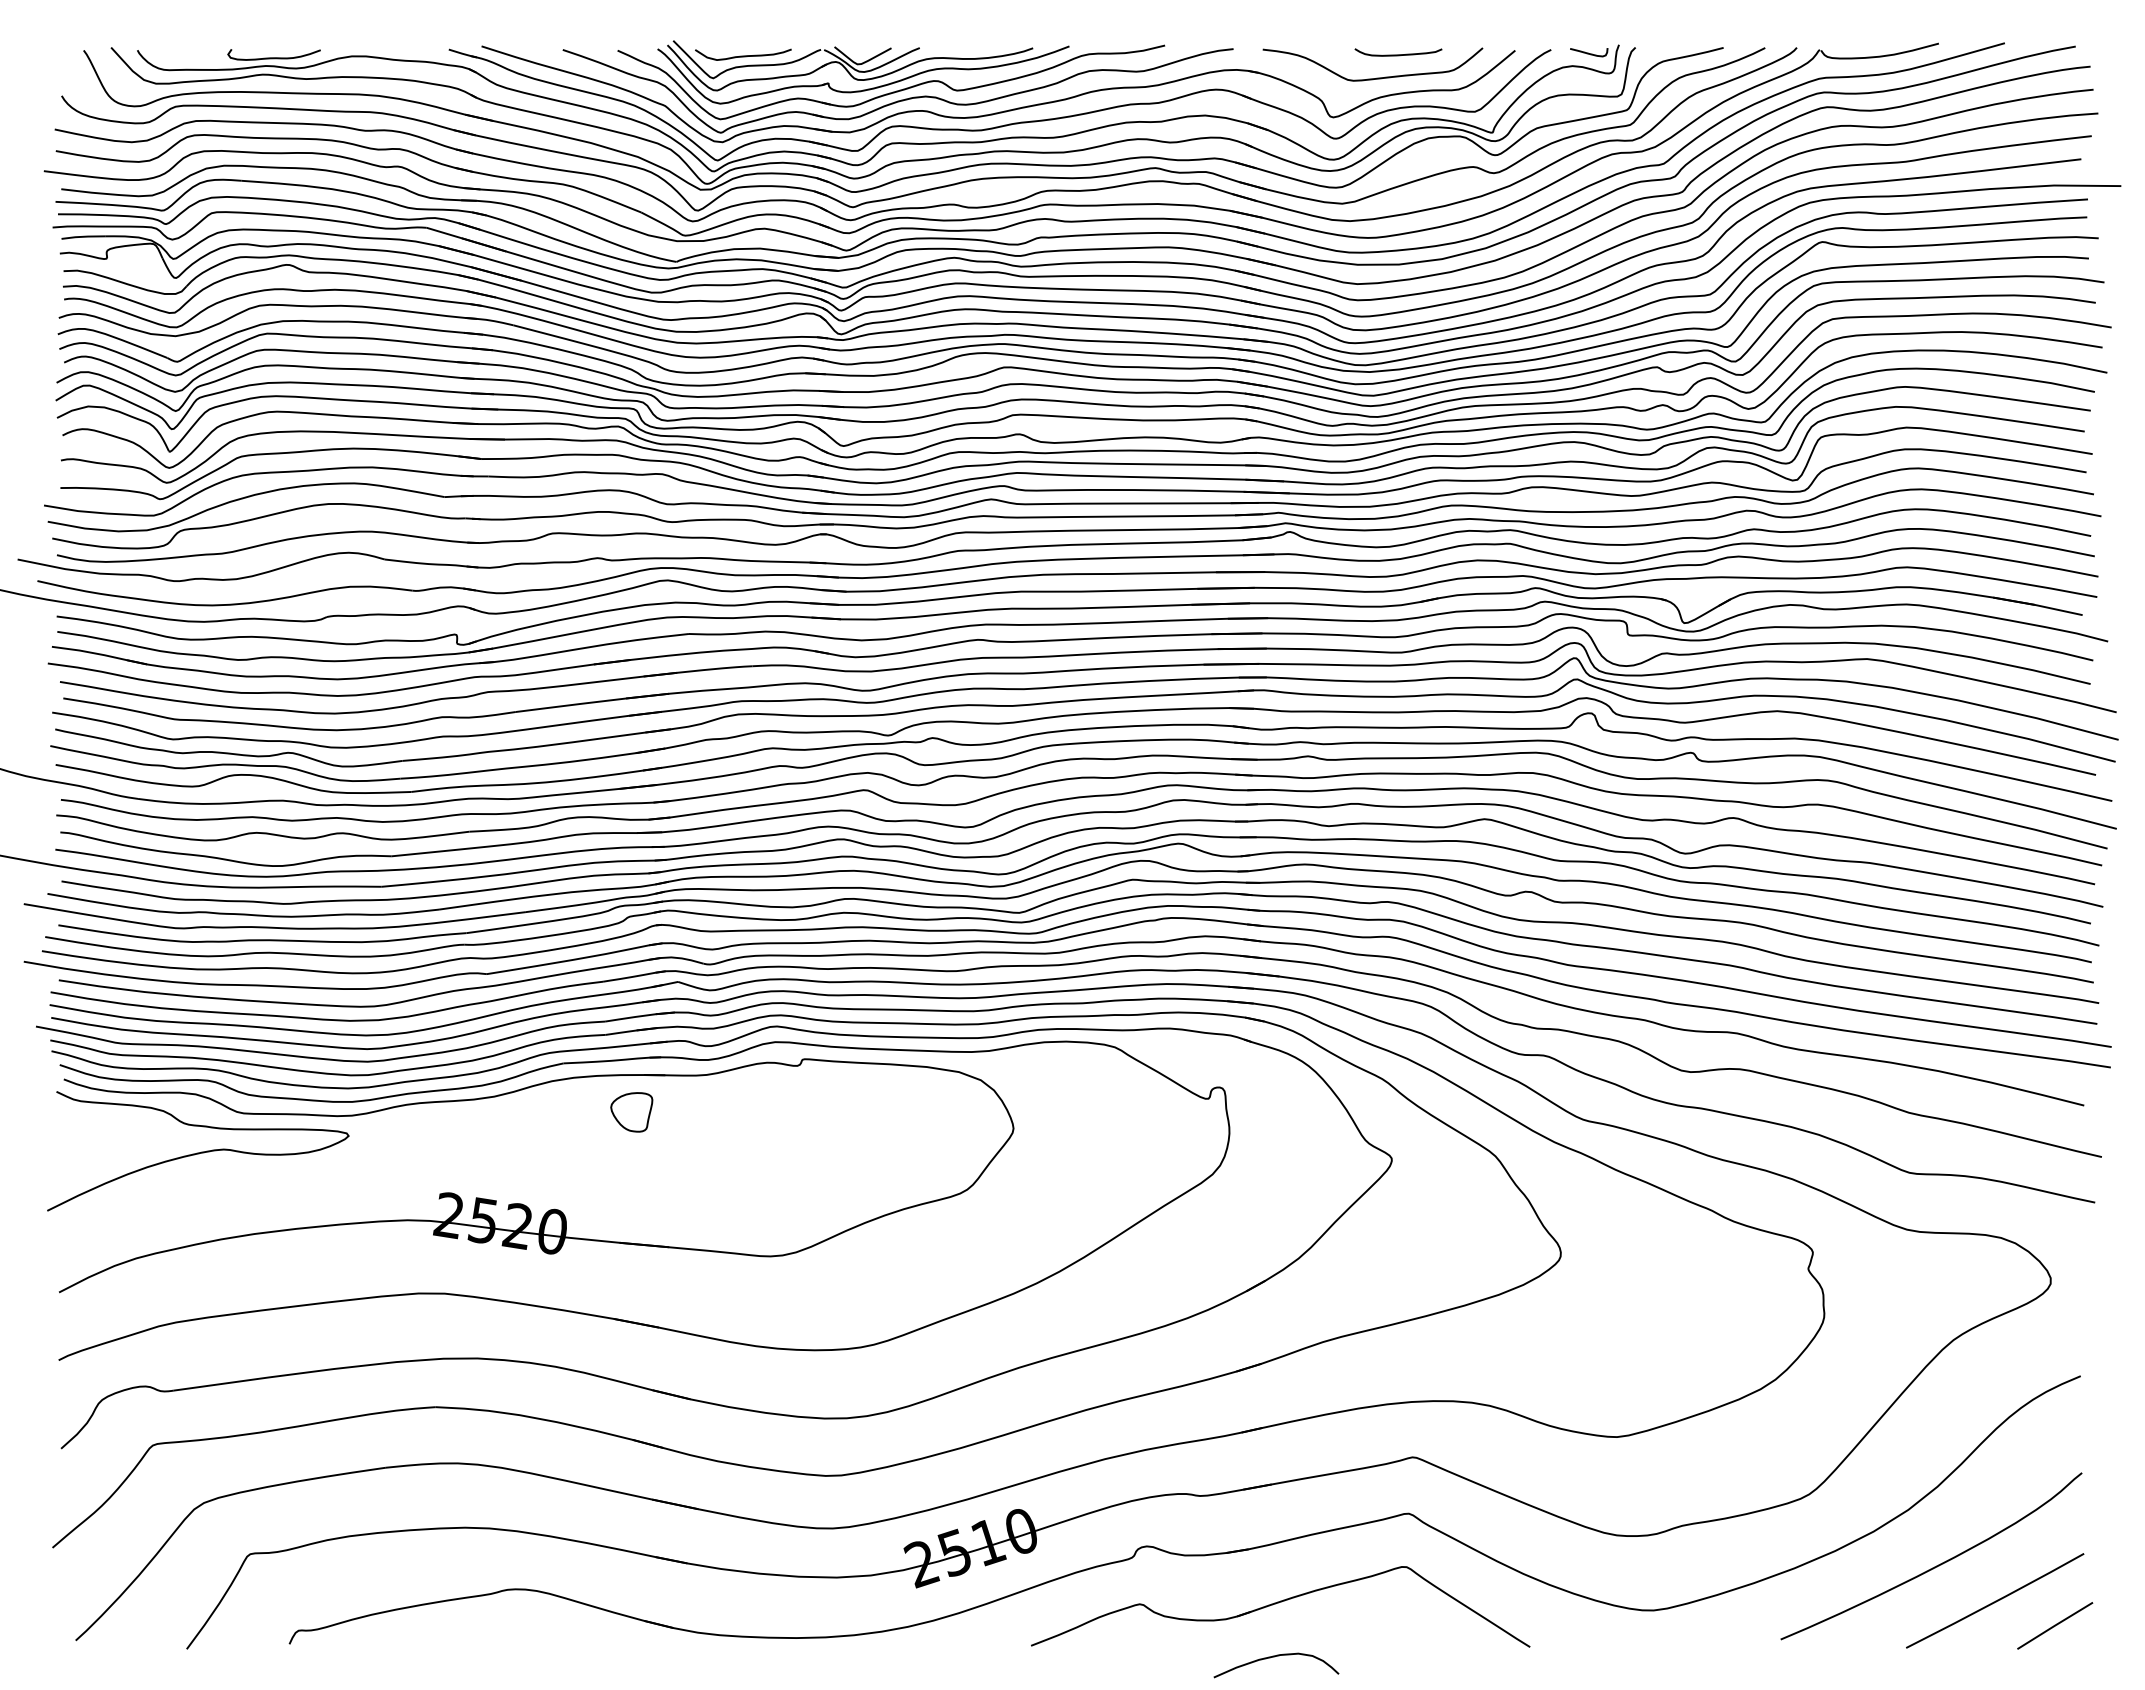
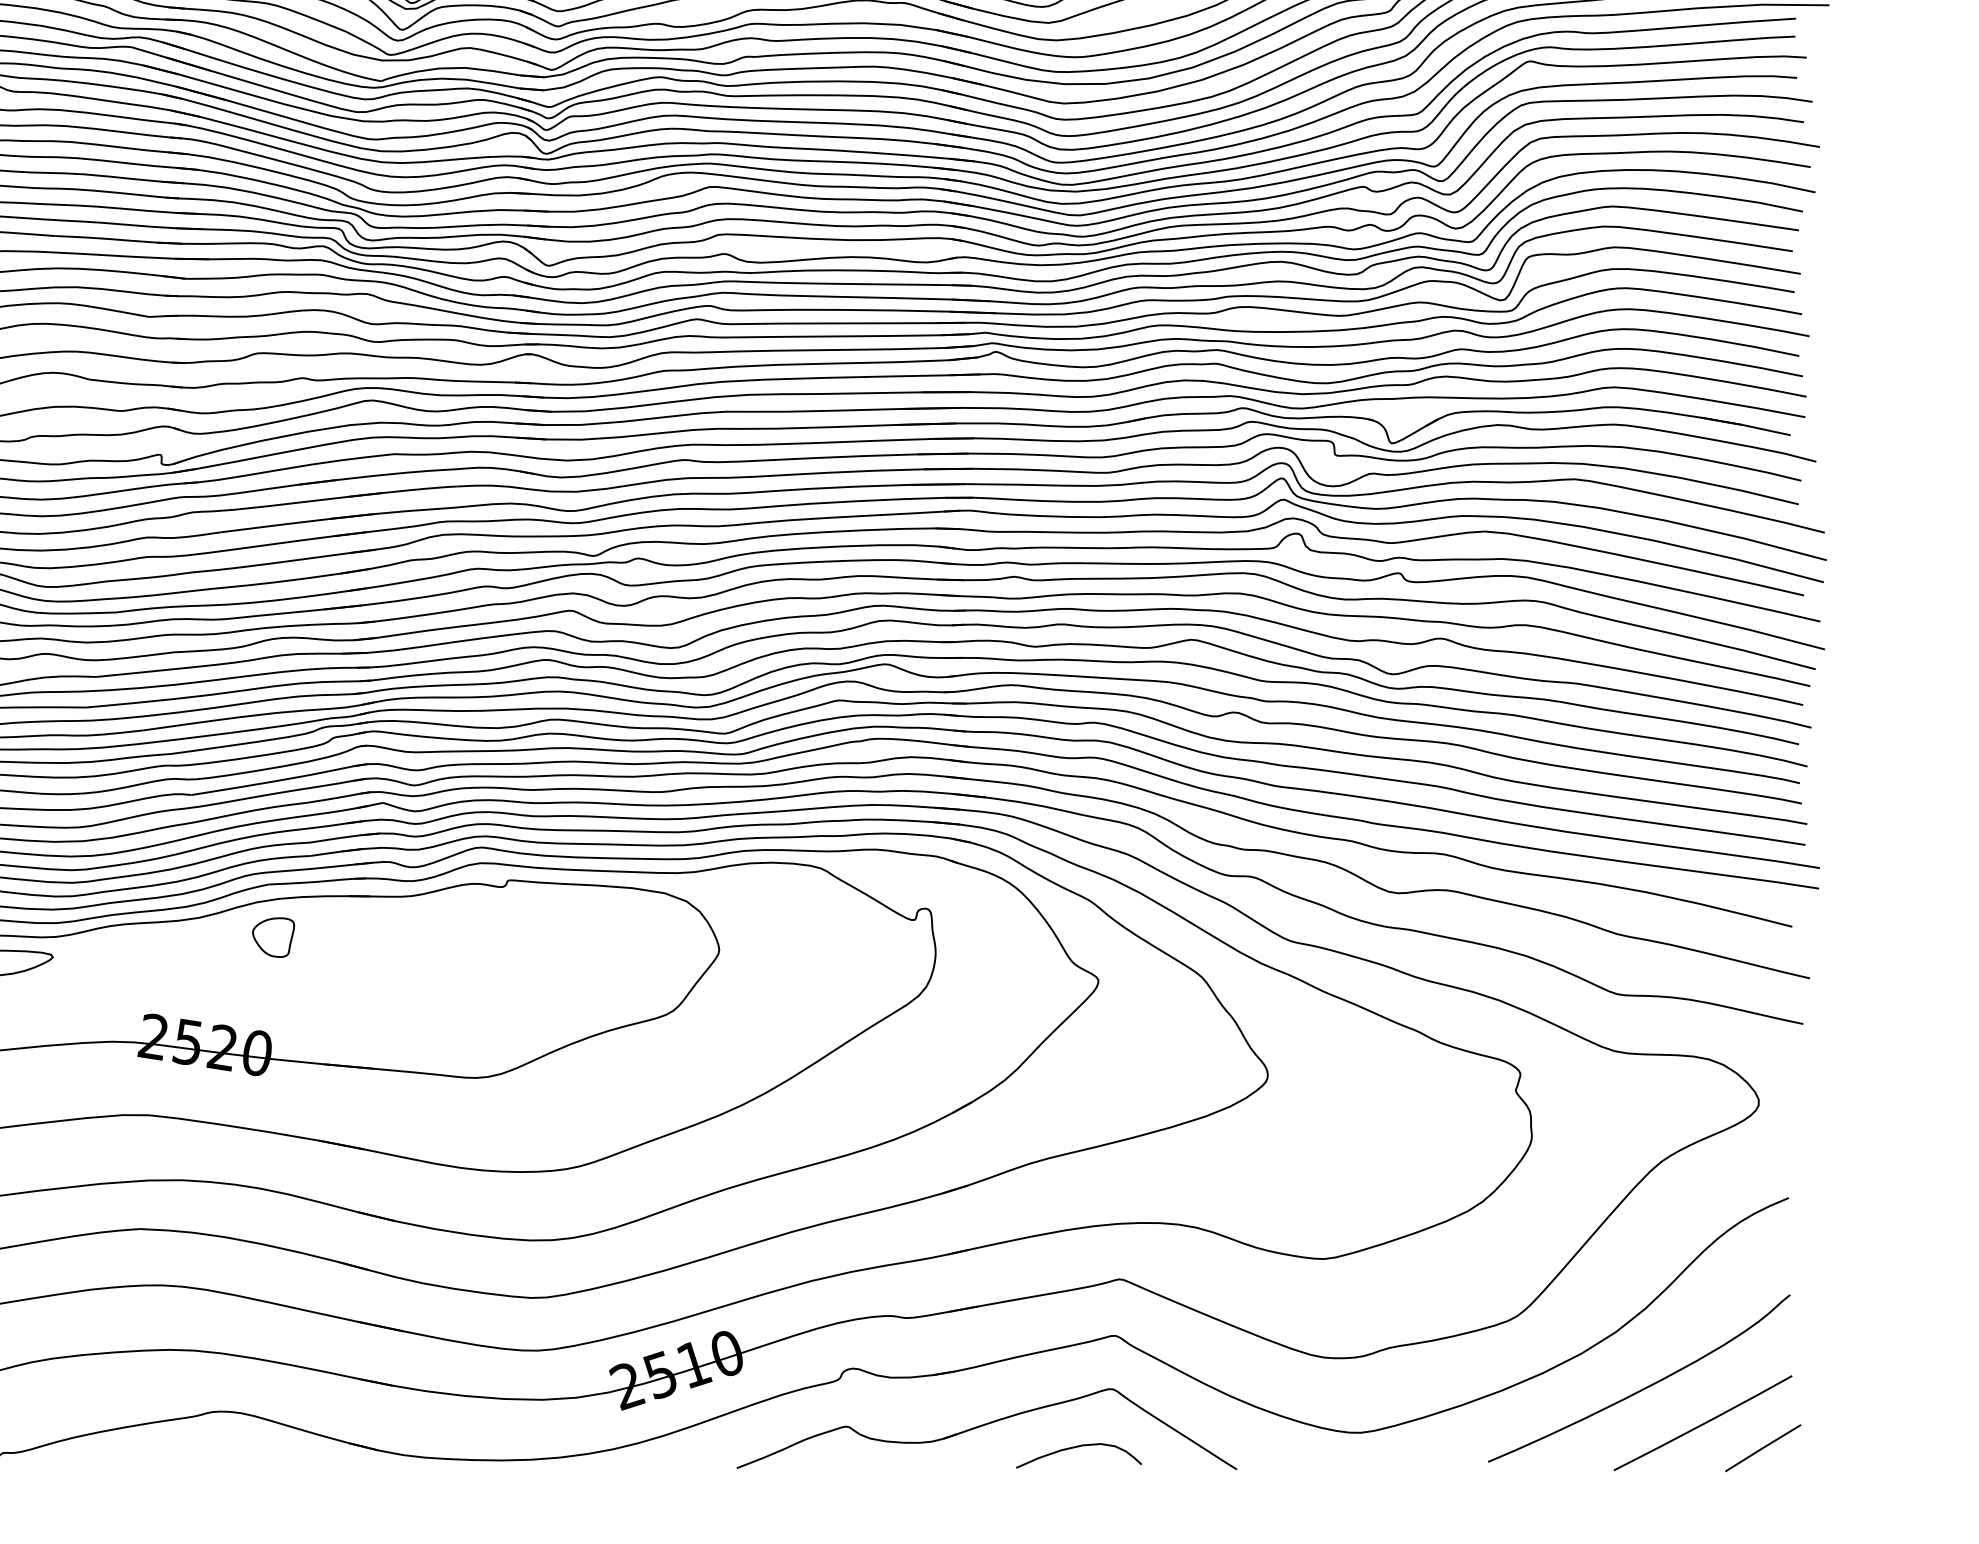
part: (631, 1112) -> (273, 937), moved
curve: (1274, 1657) -> (1077, 1447), moved

